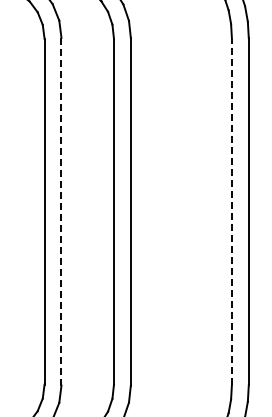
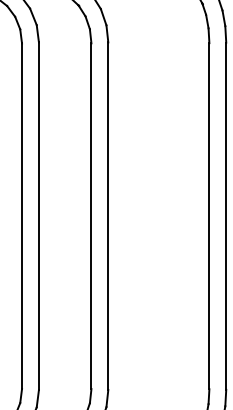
line: (61, 211) -> (38, 216), dashed -> solid
line: (231, 211) -> (208, 216), dashed -> solid

